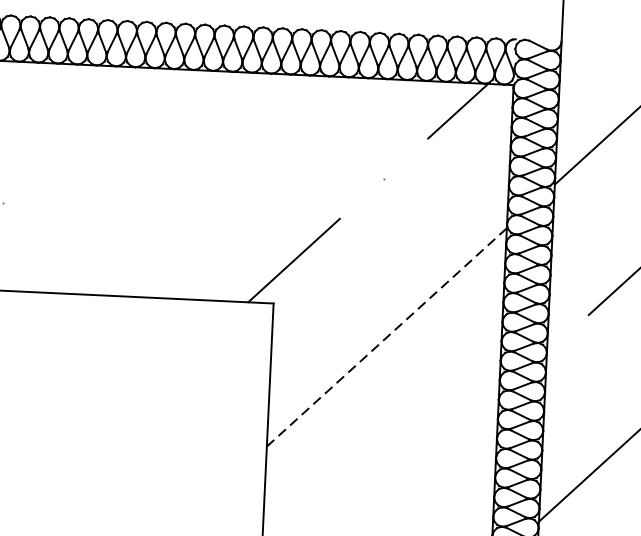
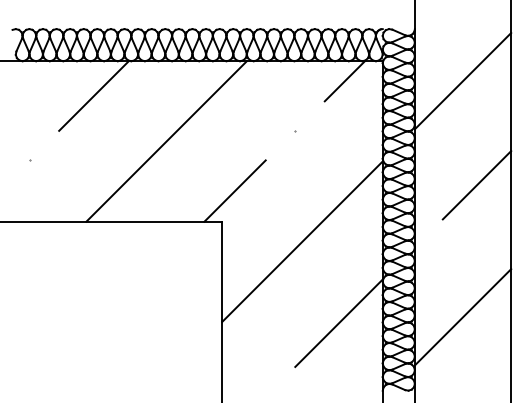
line: (98, 114) -> (93, 95), added
line: (199, 185) -> (166, 141), added
line: (386, 337) -> (302, 241), dashed -> solid
line: (432, 455) -> (338, 322), added

